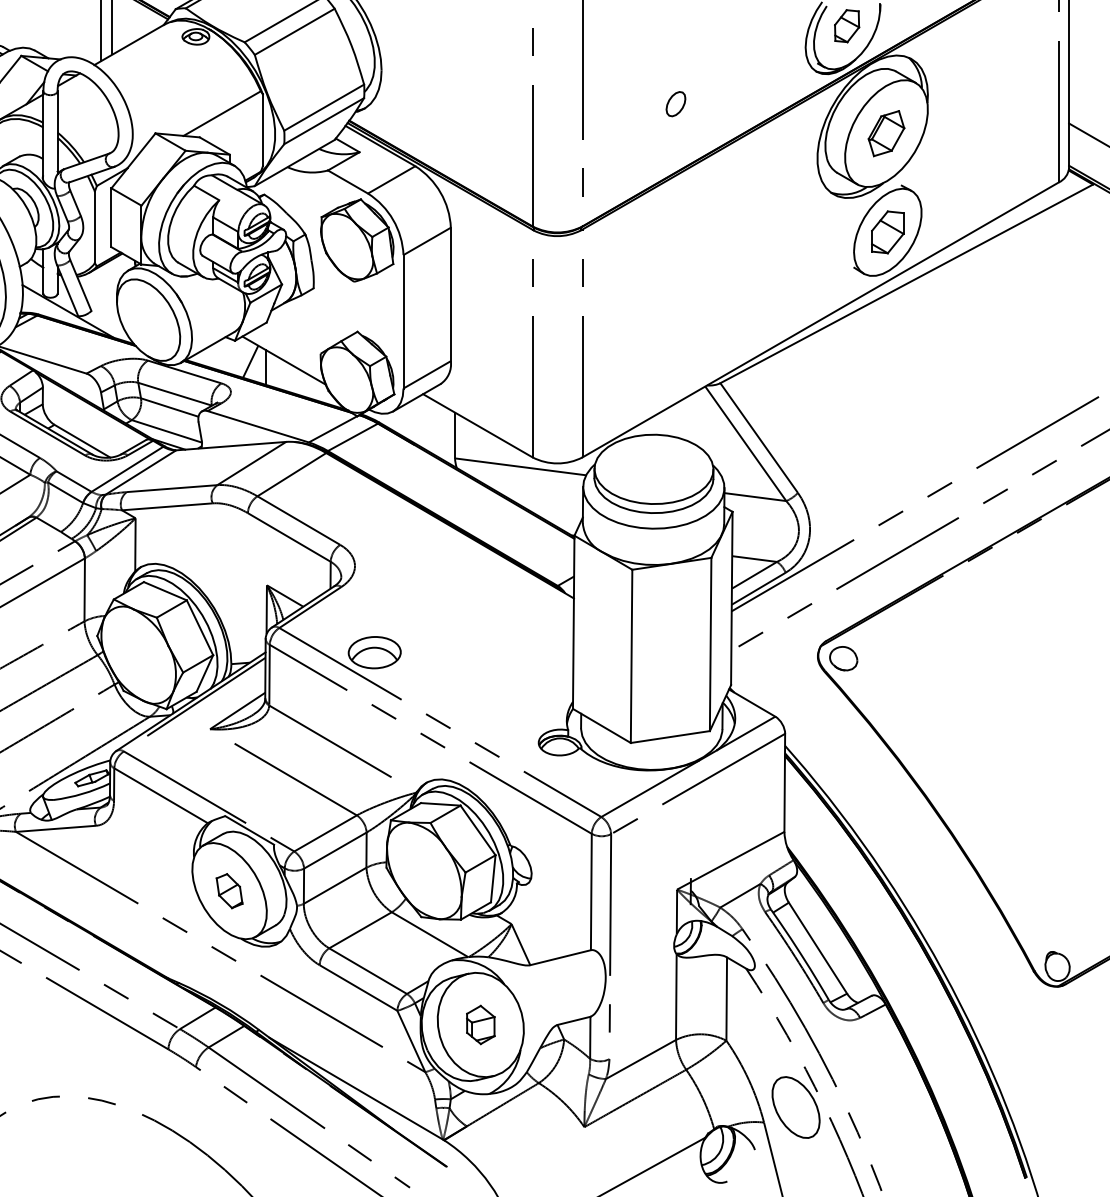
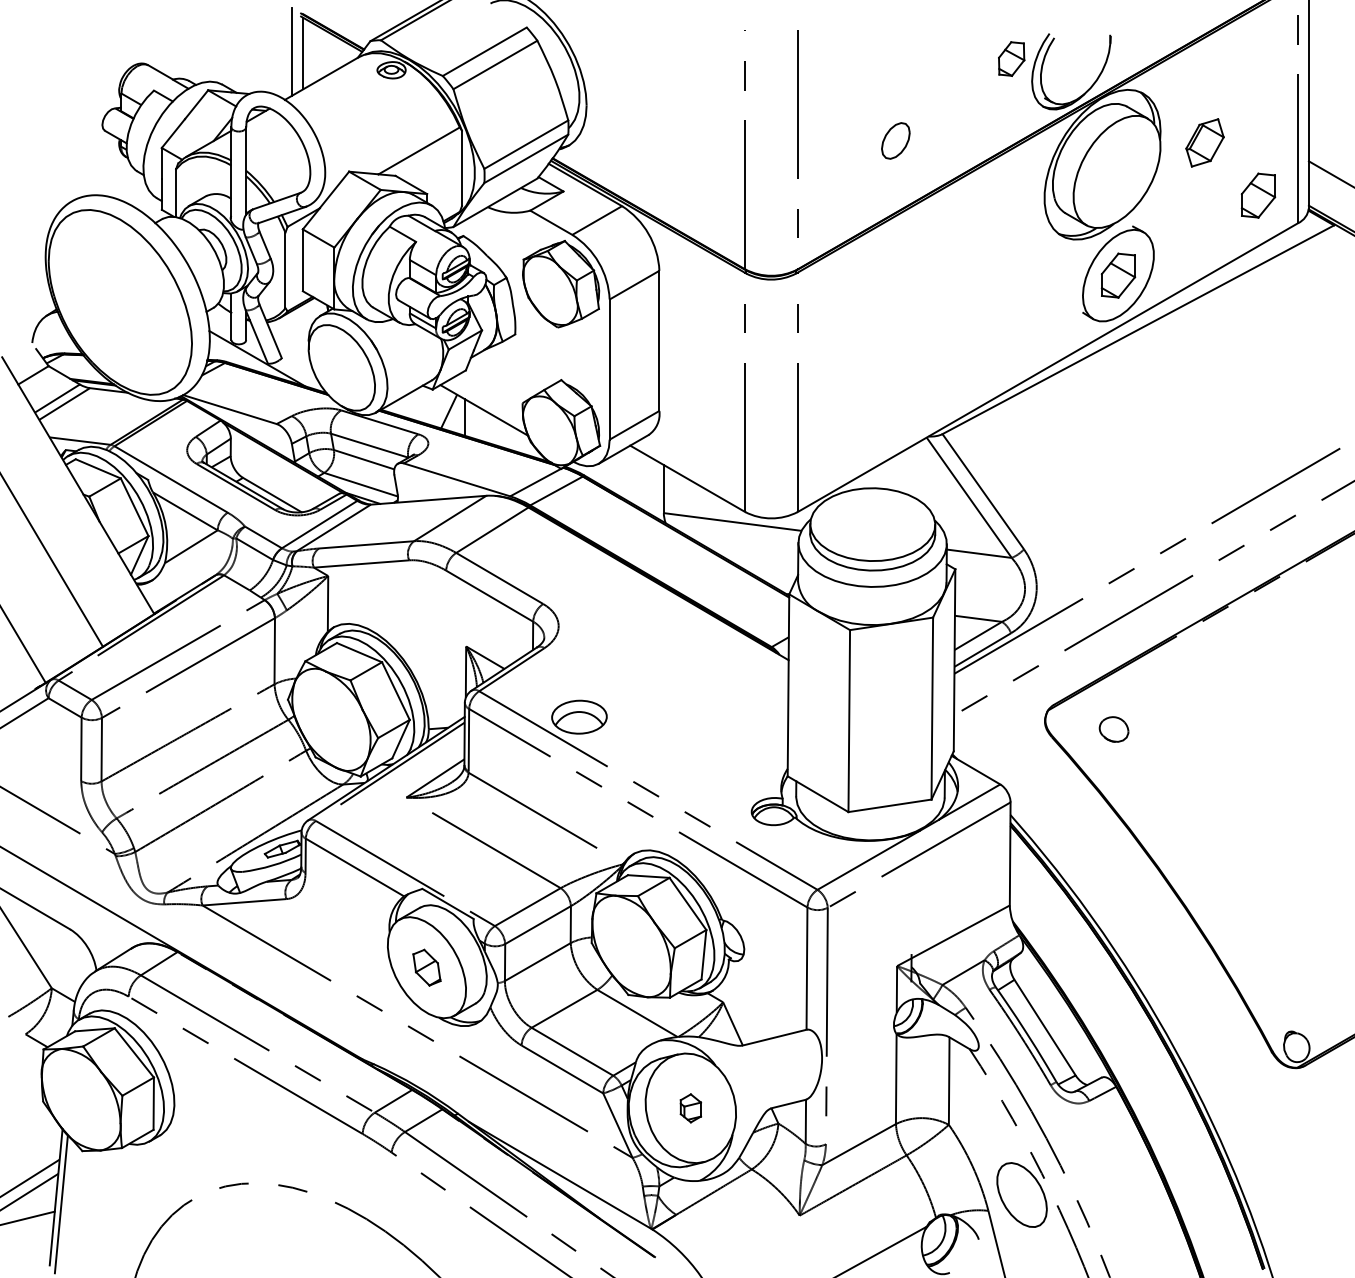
part: (846, 25) -> (1011, 58), moved
part: (675, 103) -> (895, 140), size x1.4
part: (885, 133) -> (1204, 142), moved
part: (1021, 156) -> (1258, 195), added
part: (843, 658) -> (1113, 729), moved
part: (480, 1025) -> (690, 1108), size x0.7

